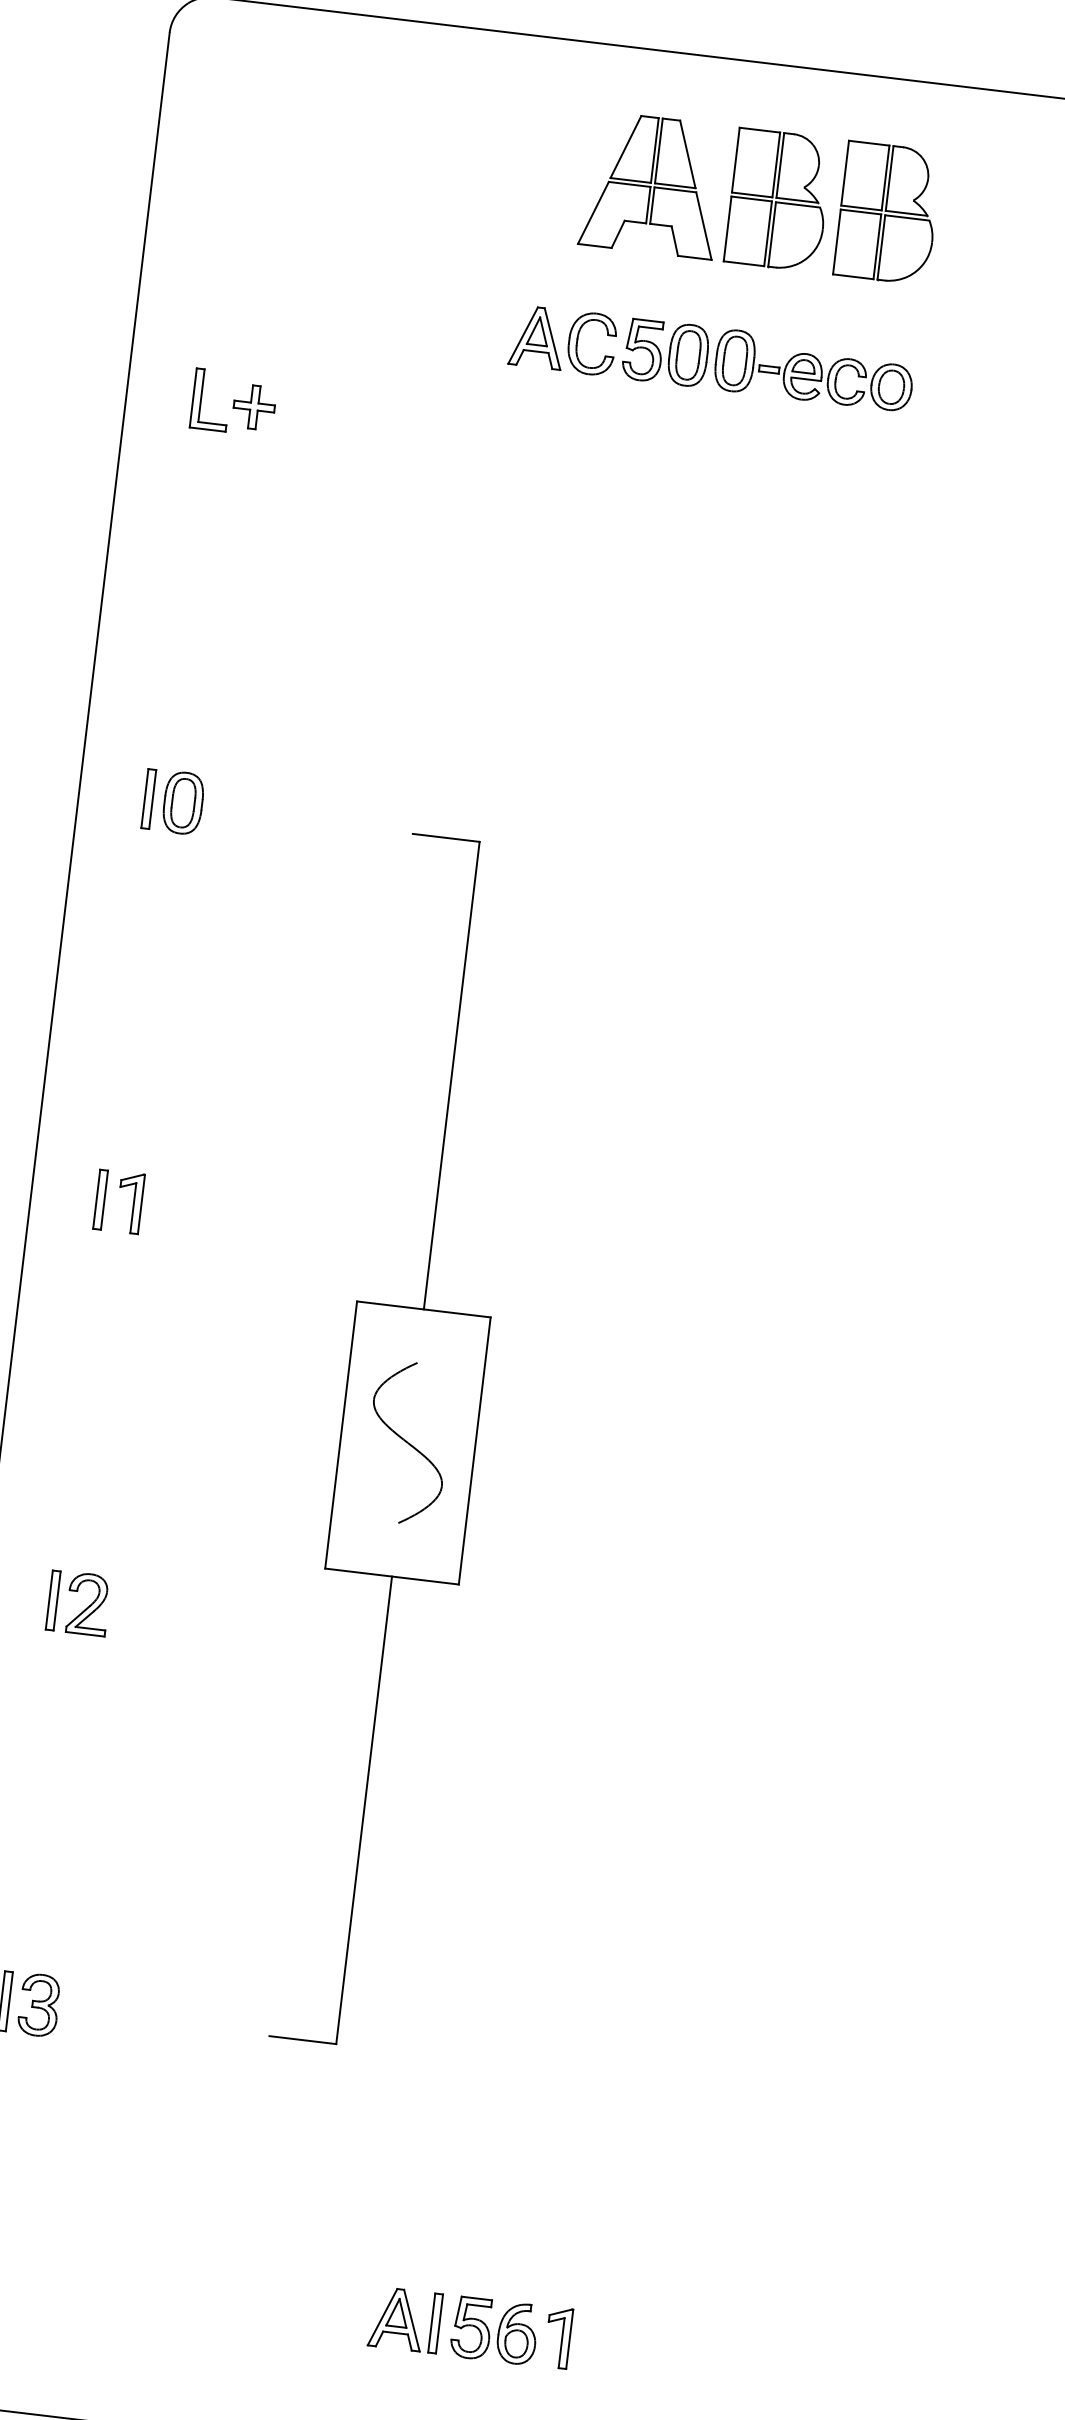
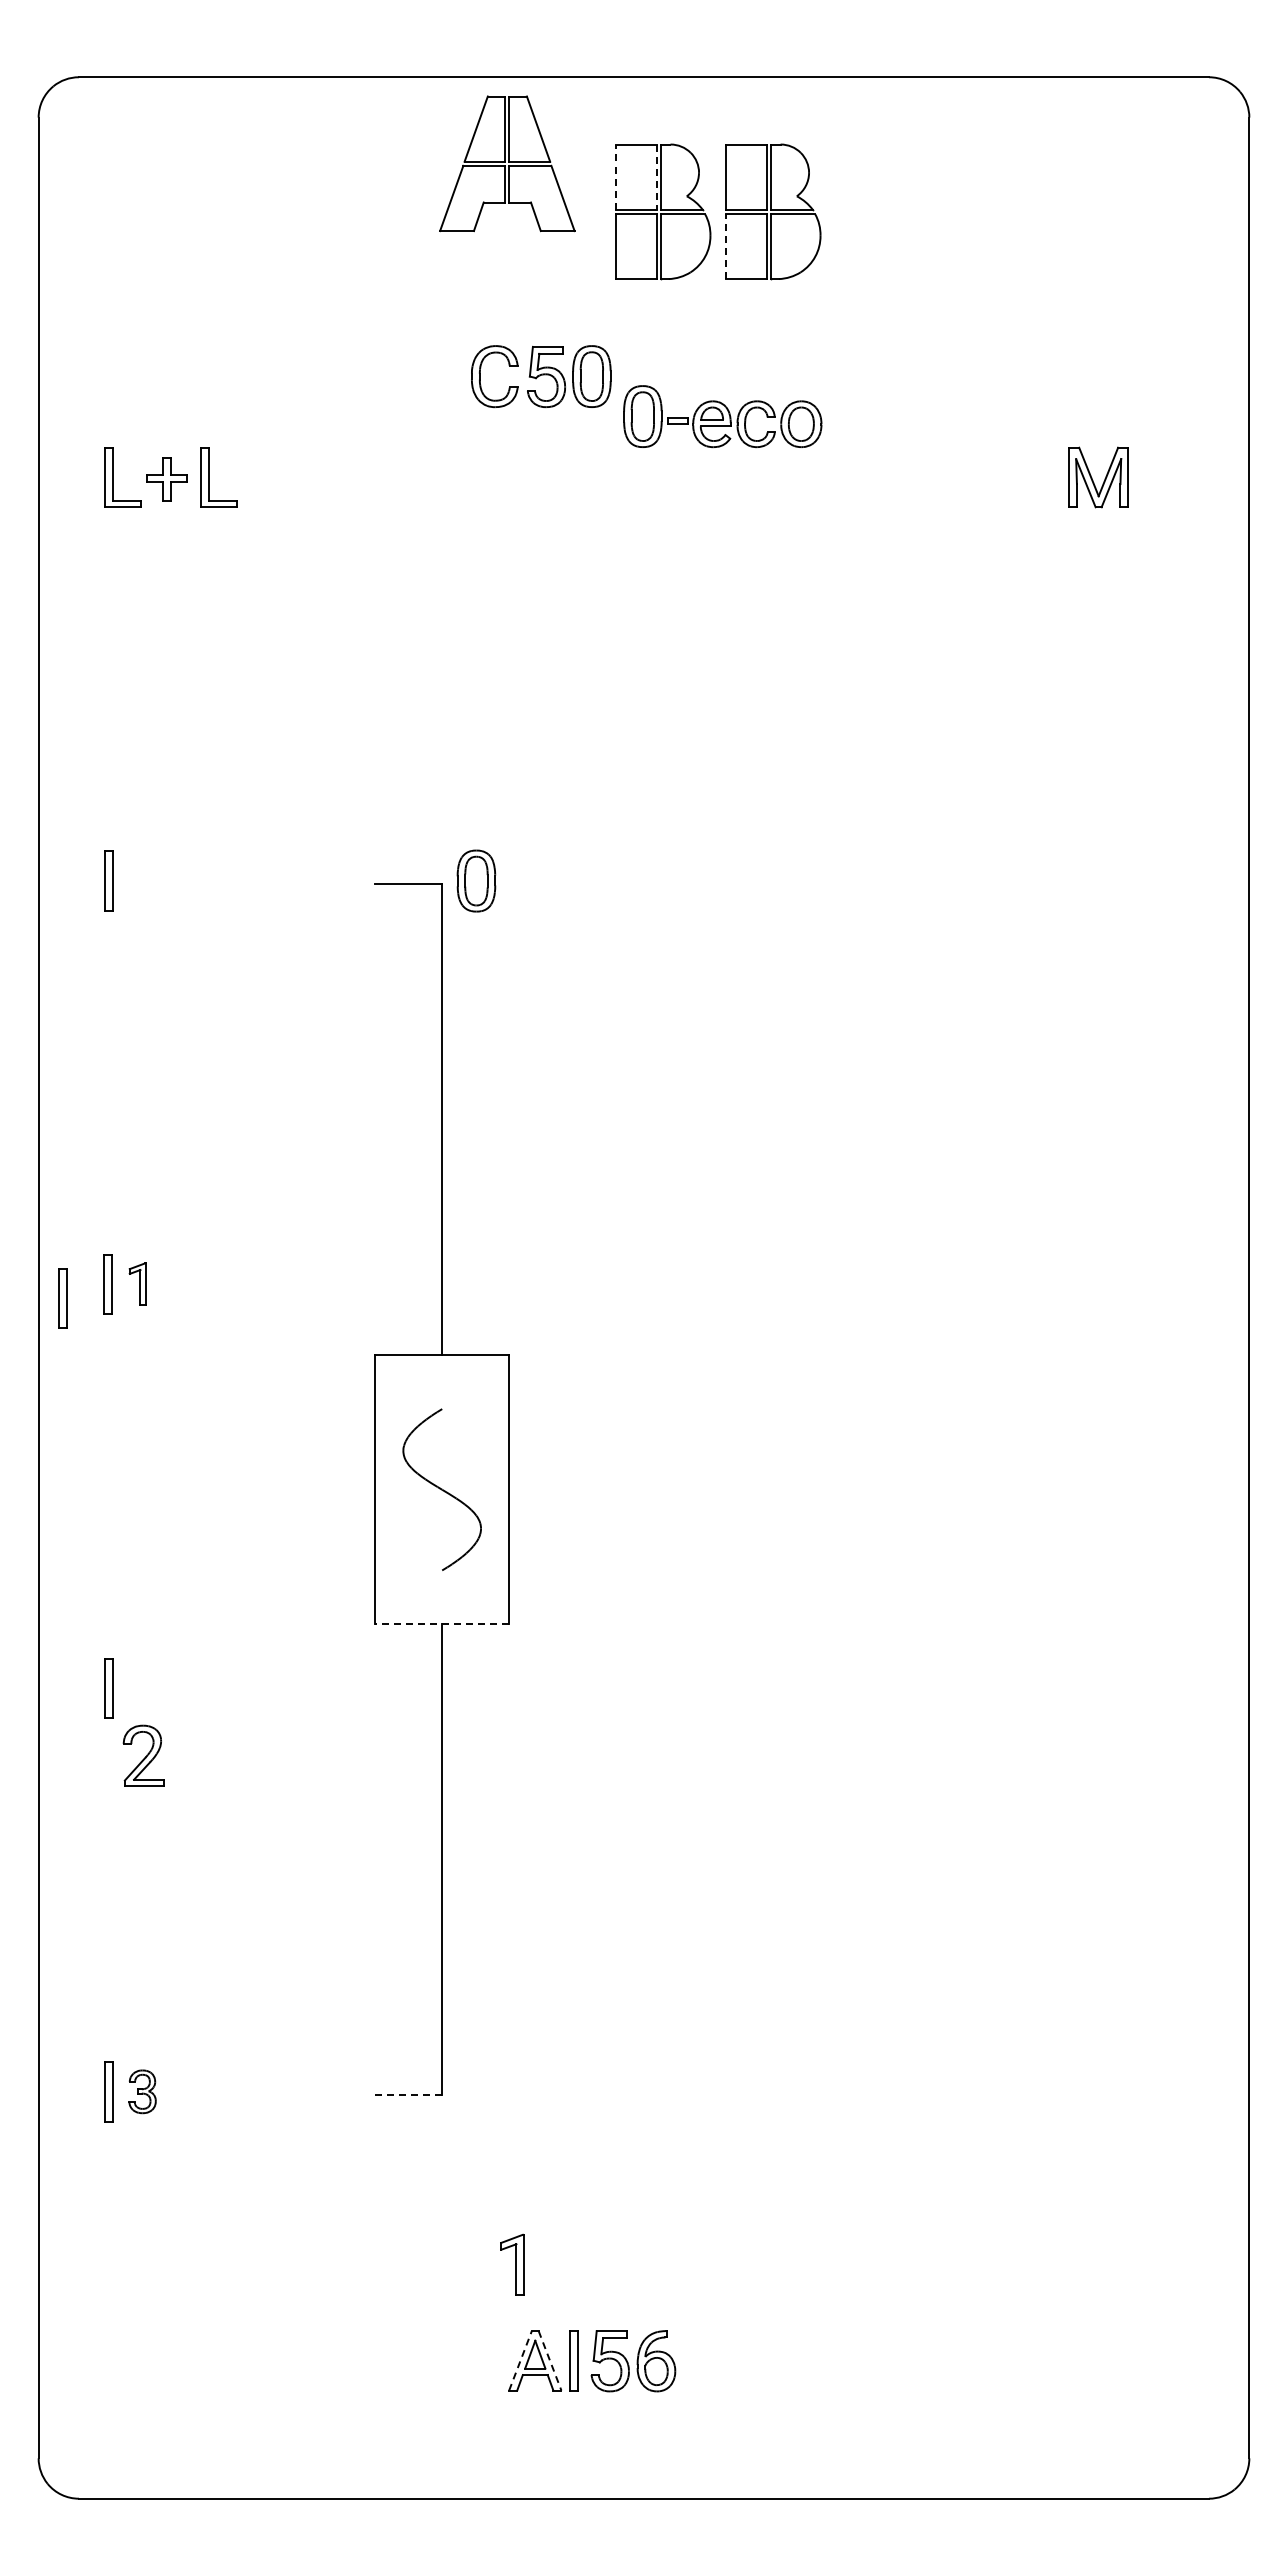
line: (735, 160) -> (615, 177), solid -> dashed
line: (776, 165) -> (656, 177), solid -> dashed
part: (652, 184) -> (507, 163), moved
line: (836, 241) -> (725, 246), solid -> dashed
part: (538, 337) -> (440, 376), removed
part: (814, 370) -> (722, 416), moved
part: (296, 410) -> (209, 477), added
part: (183, 802) -> (476, 880), moved
part: (129, 1202) -> (137, 1283), size x0.7
part: (53, 1208) -> (62, 1298), added
line: (391, 1576) -> (441, 1624), solid -> dashed
part: (87, 1603) -> (143, 1755), moved
part: (39, 2004) -> (142, 2091), size x0.7
line: (302, 2040) -> (408, 2095), solid -> dashed
line: (382, 2316) -> (520, 2360), solid -> dashed
line: (412, 2320) -> (550, 2360), solid -> dashed
part: (558, 2337) -> (512, 2264), moved

